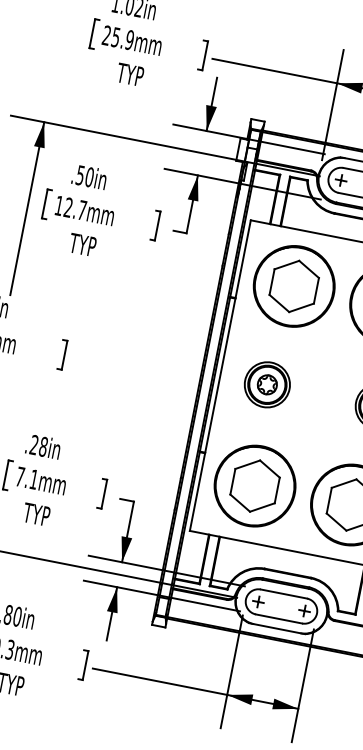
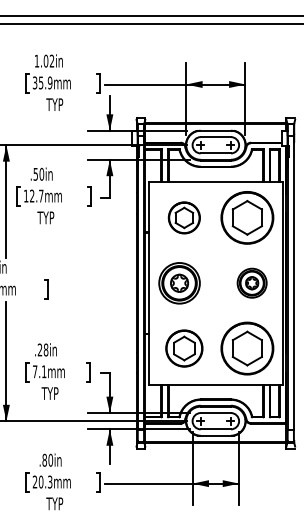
text: (105, 36) -> (34, 83), 25.9mm -> 35.9mm
part: (294, 285) -> (184, 217), size x0.6
part: (267, 383) -> (179, 282), size x1.4
part: (255, 486) -> (184, 348), size x0.7

